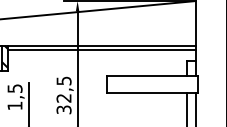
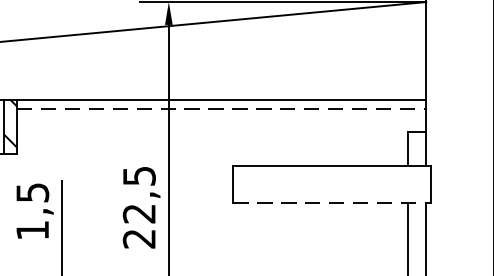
line: (102, 50) -> (223, 109), solid -> dashed
line: (153, 93) -> (334, 203), solid -> dashed
text: (63, 109) -> (138, 238), 32,5 -> 22,5

